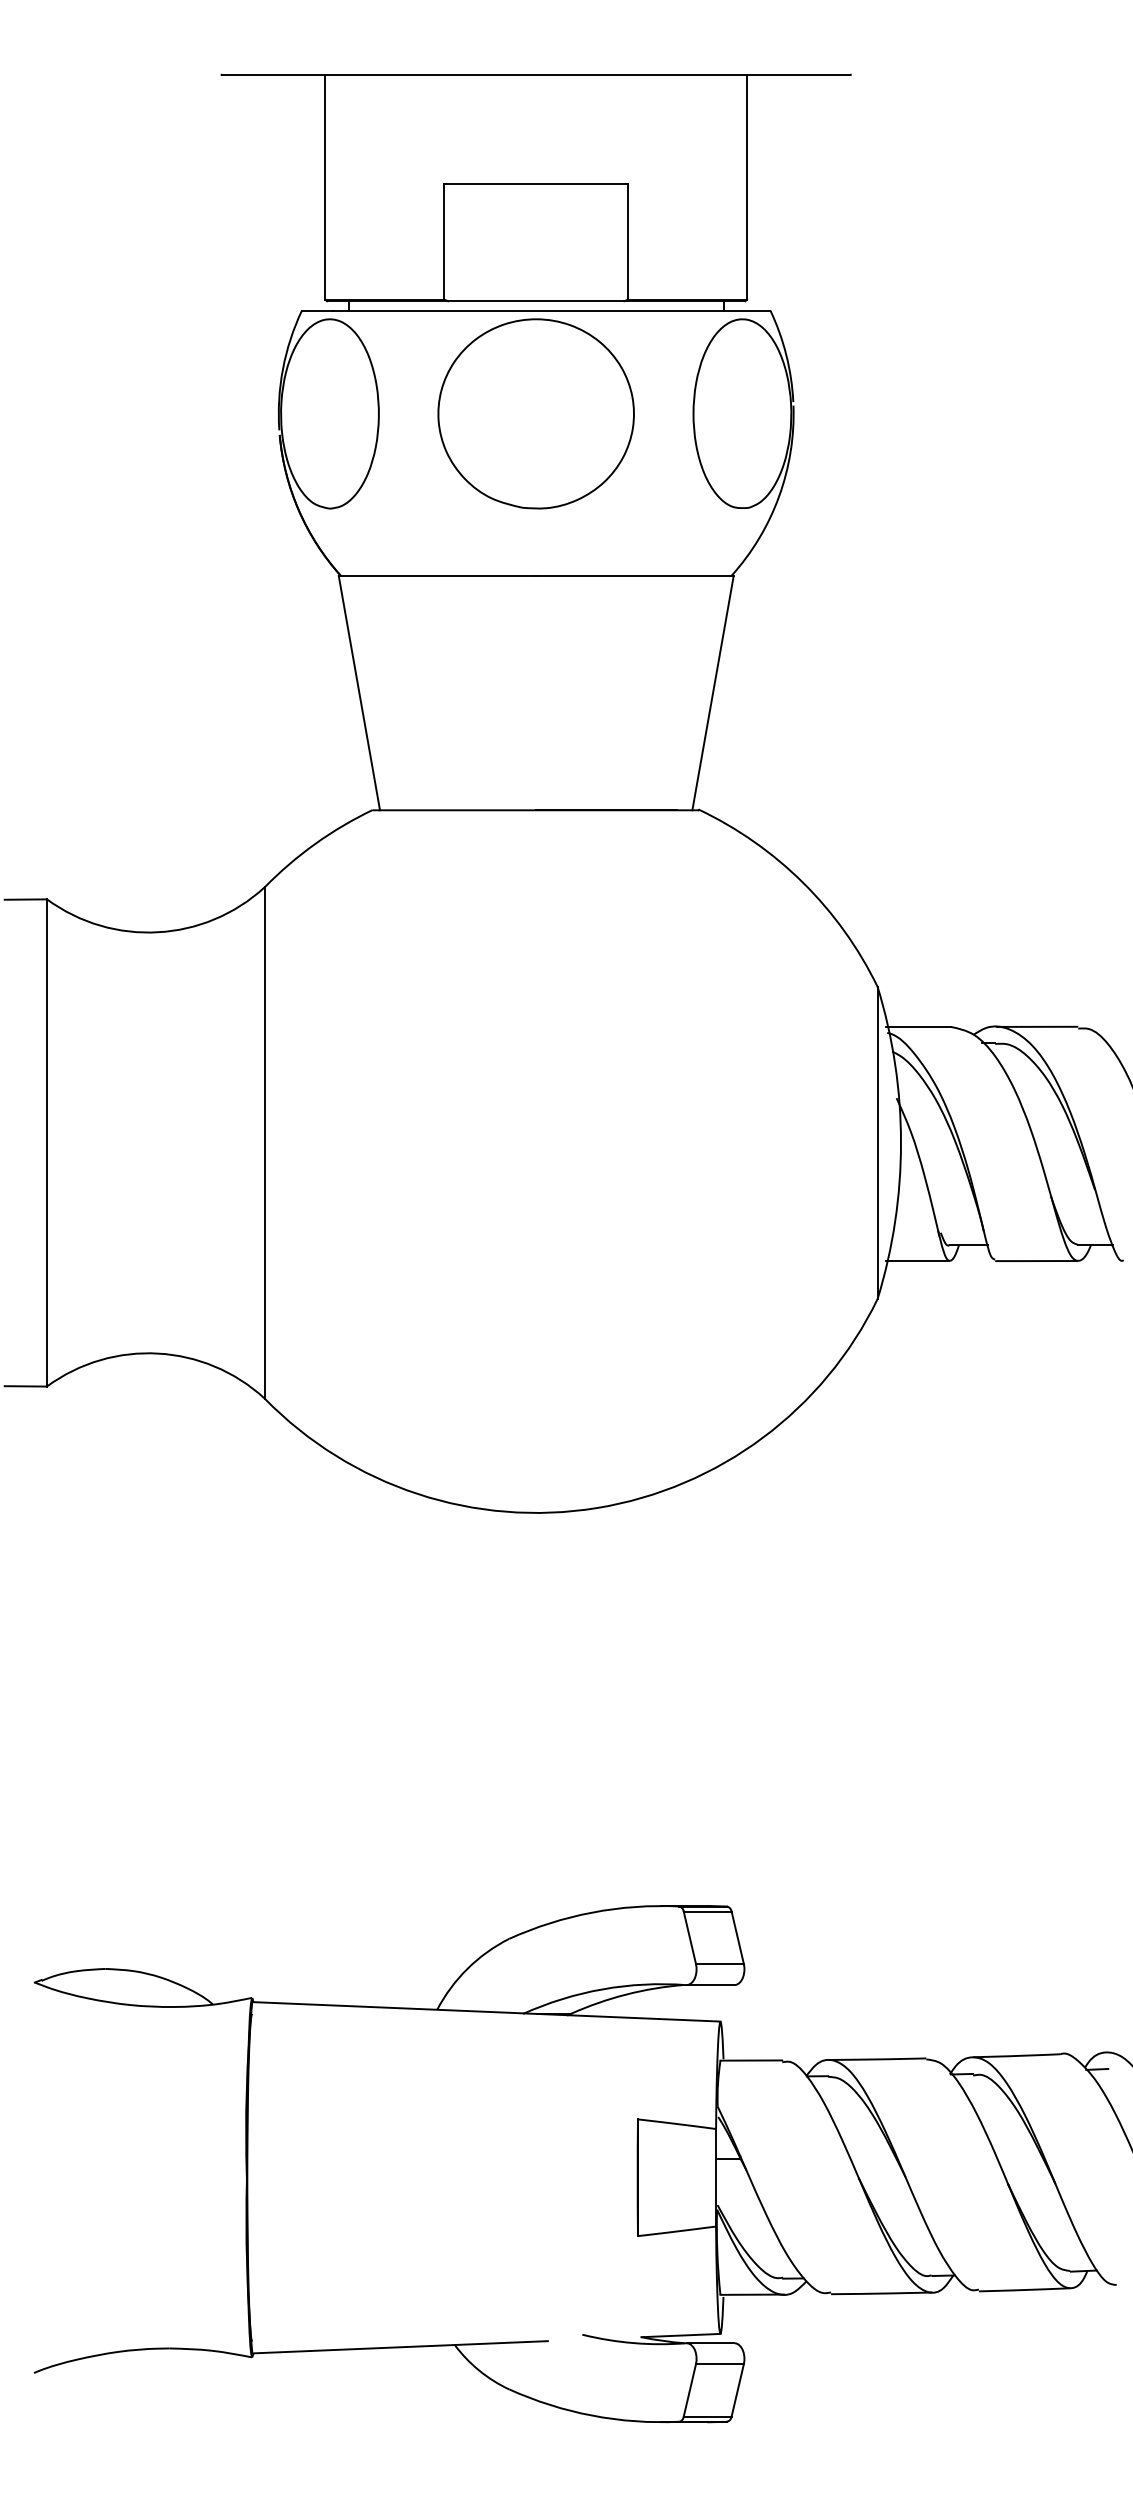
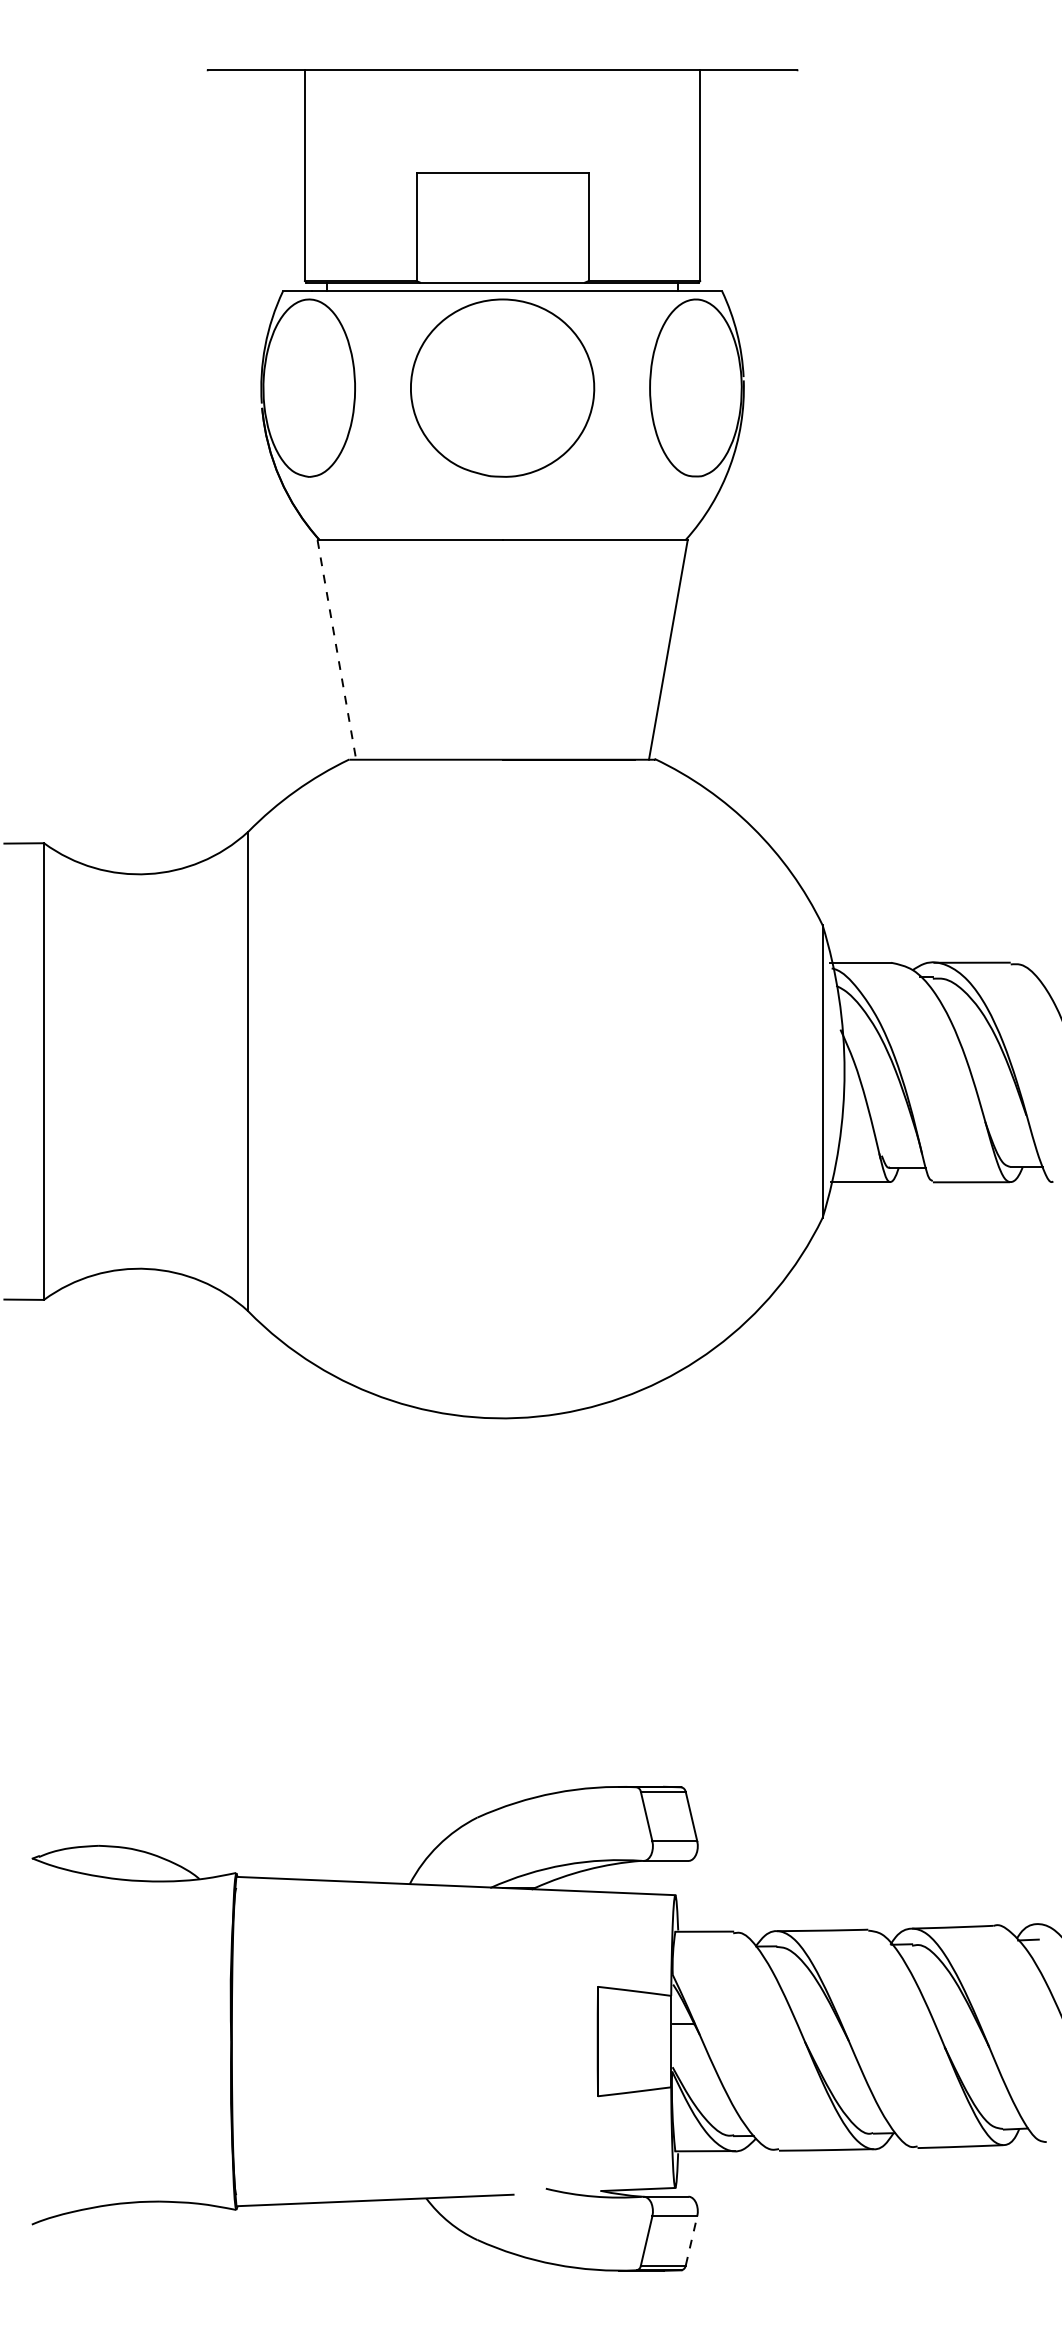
line: (359, 693) -> (336, 650), solid -> dashed
line: (737, 2389) -> (691, 2240), solid -> dashed

